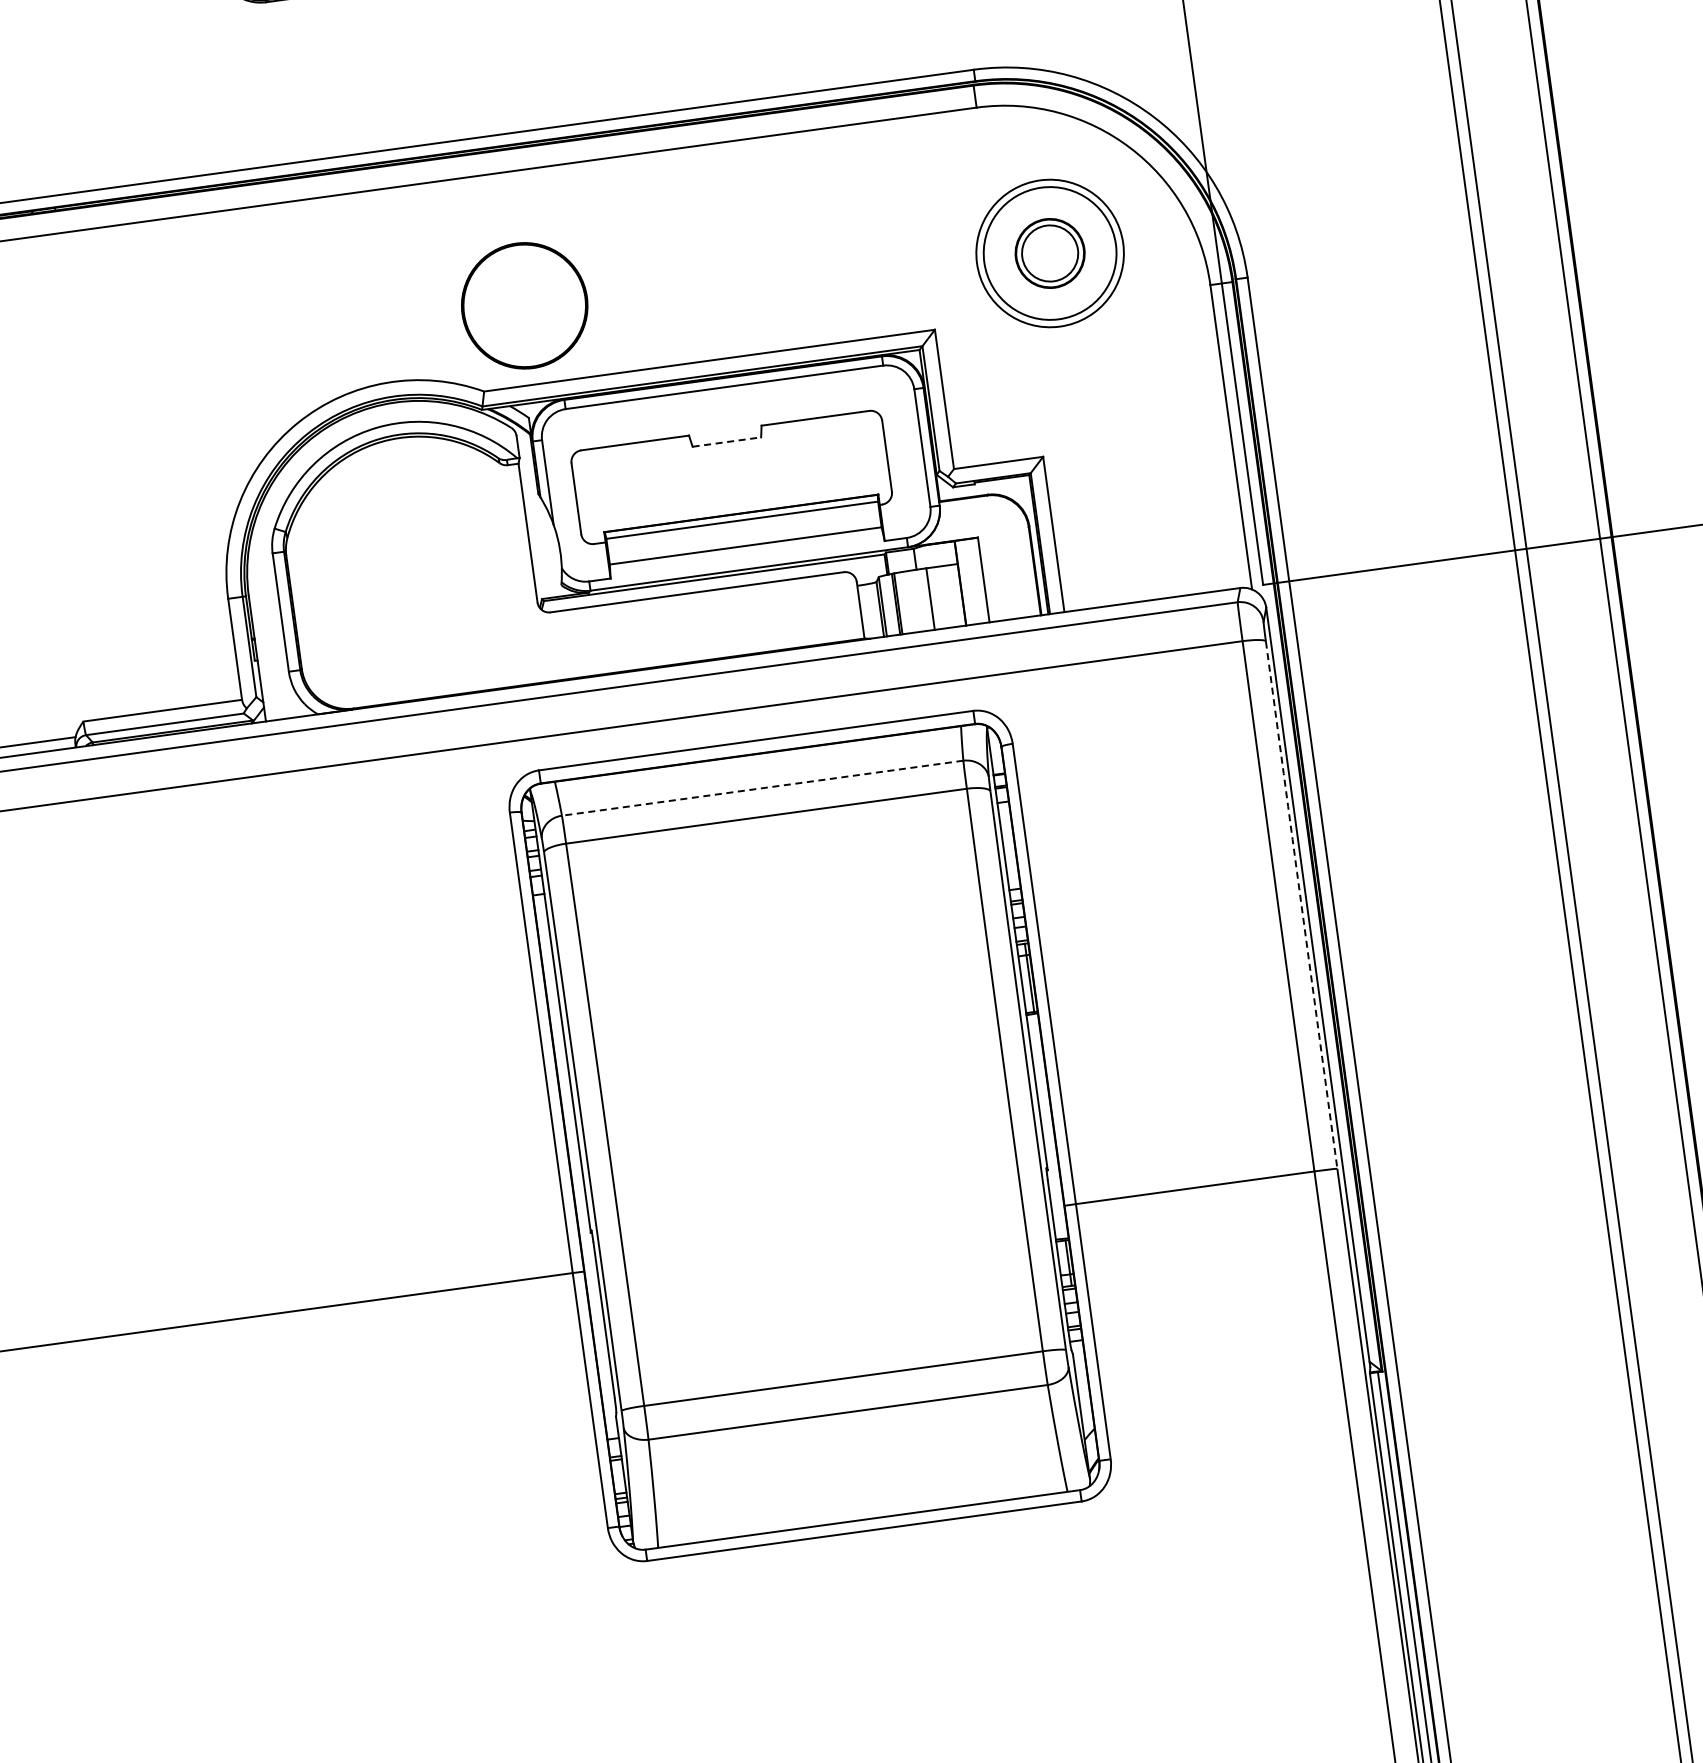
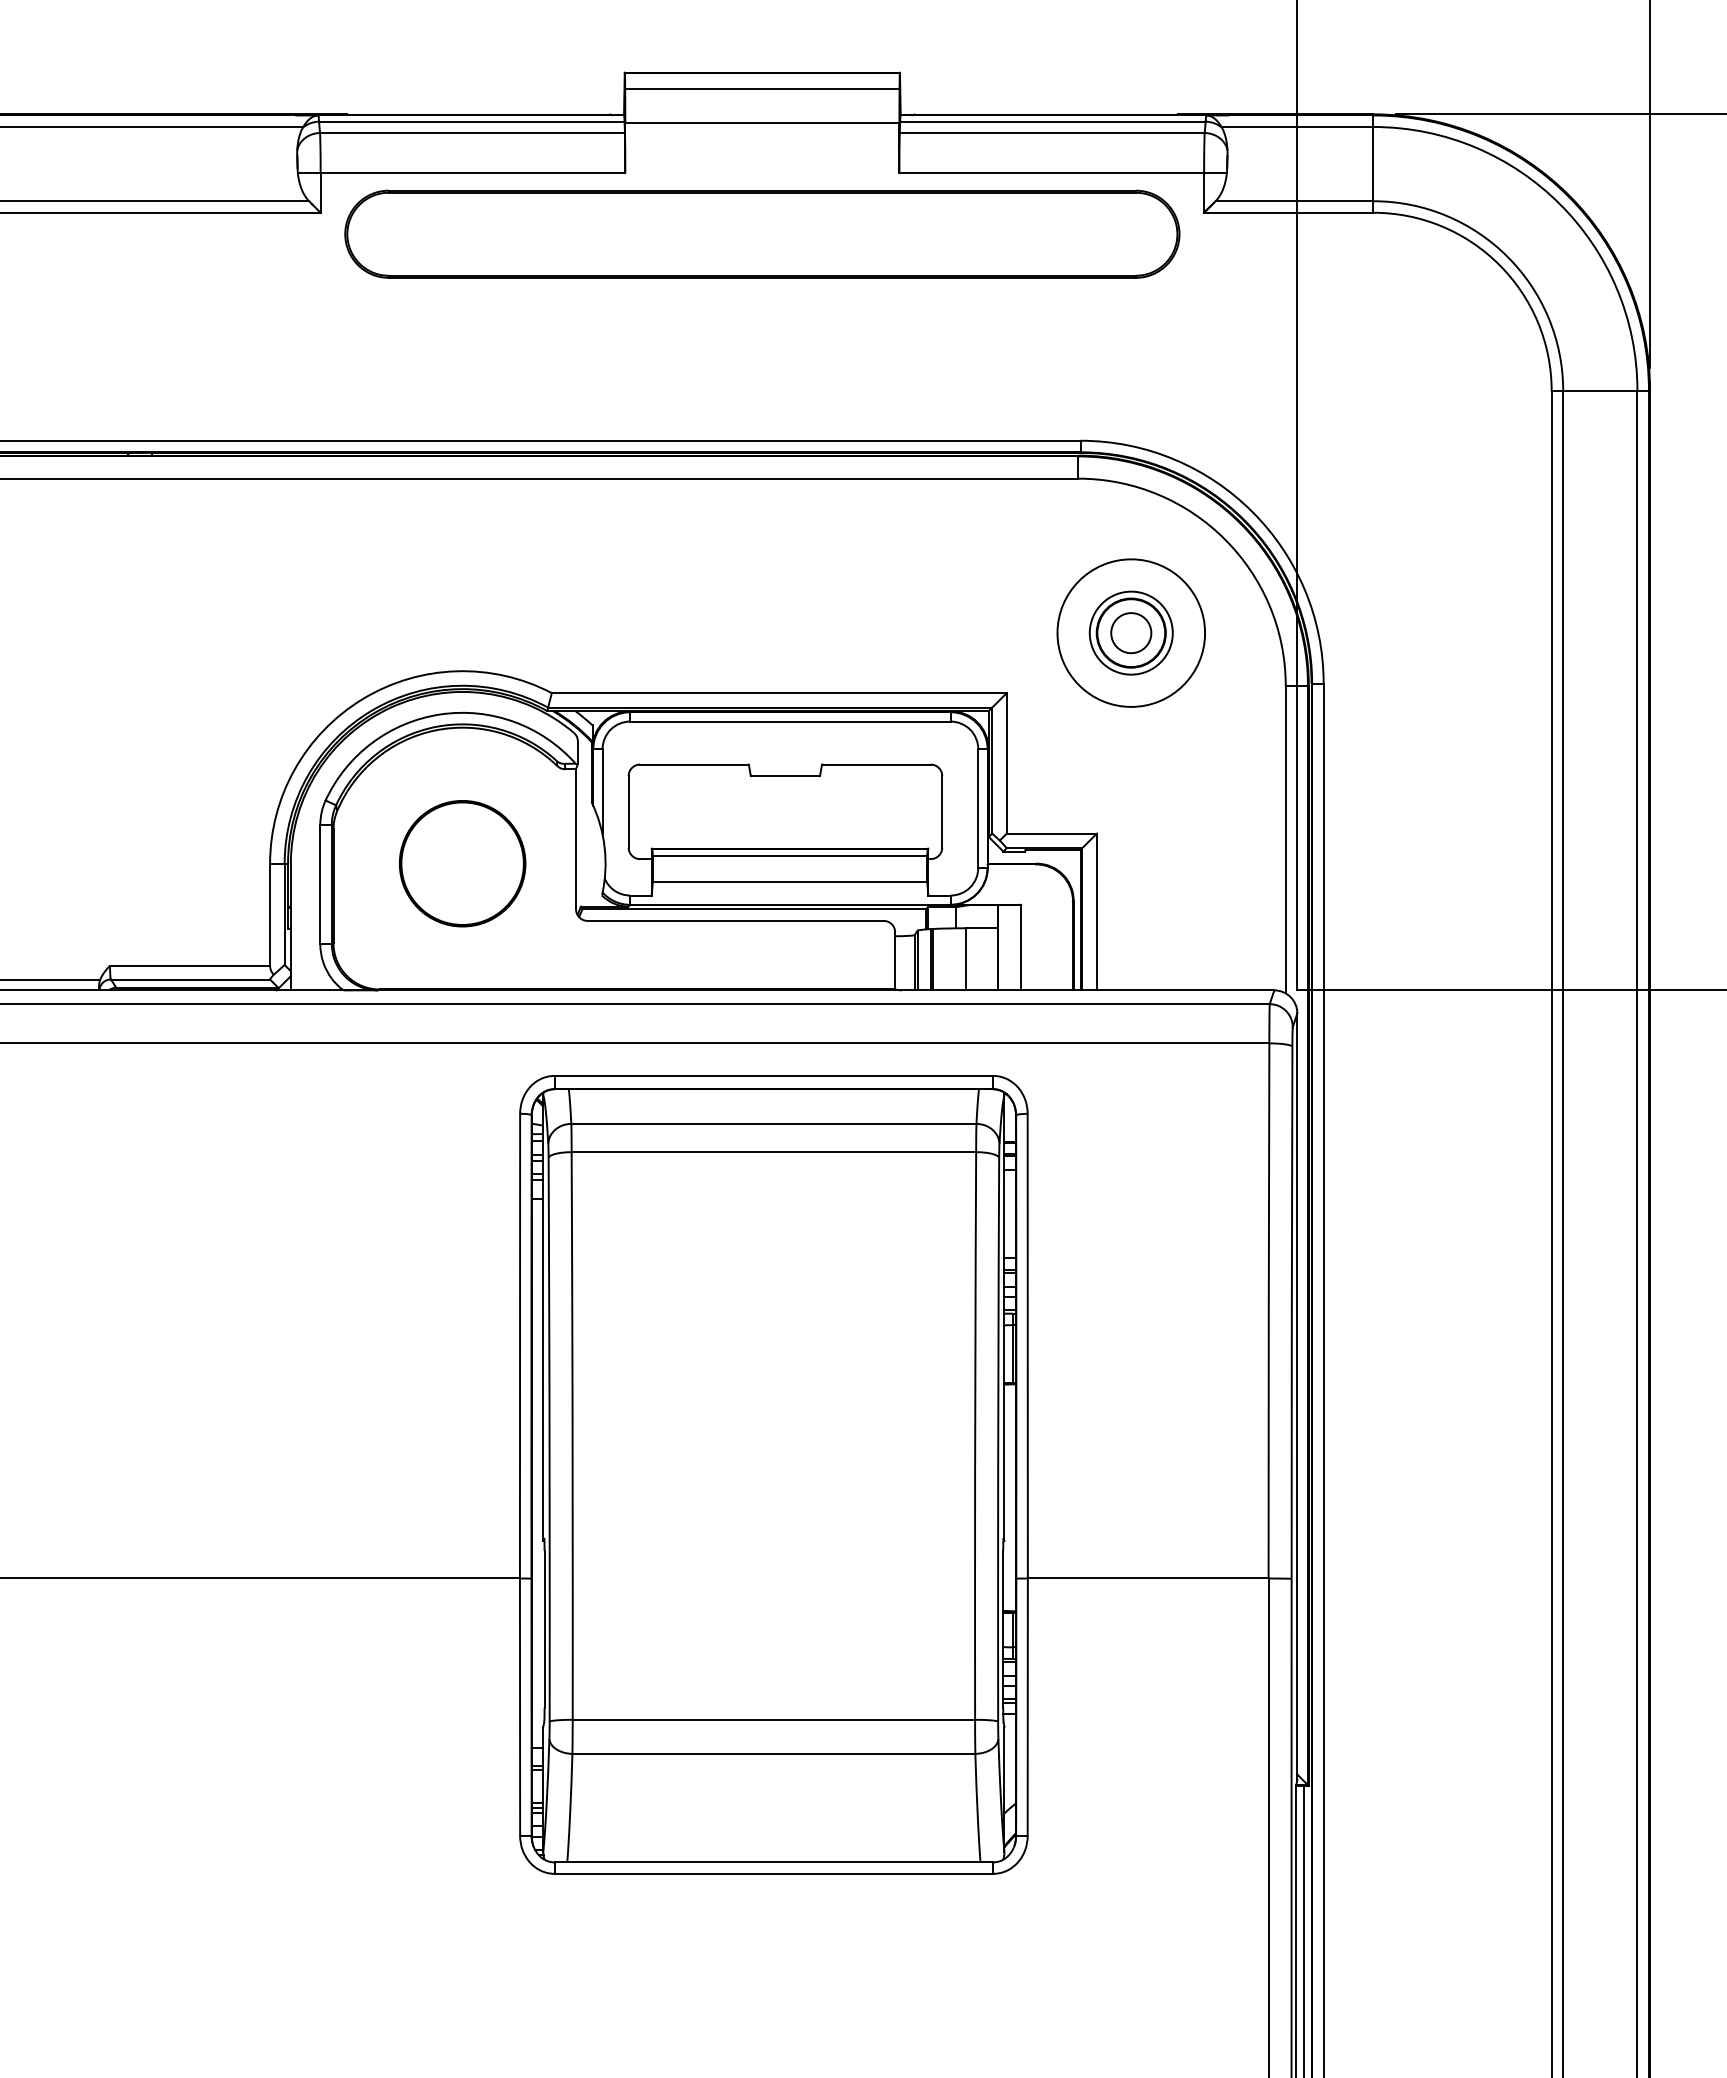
circle: (1049, 252) -> (1130, 632), size x0.62
circle: (1050, 253) -> (1131, 633), size x0.71
part: (524, 305) -> (462, 863), moved
line: (727, 442) -> (785, 776), dashed -> solid
line: (762, 787) -> (773, 1123), dashed -> solid
arc: (1301, 904) -> (1291, 1312), dashed -> solid

